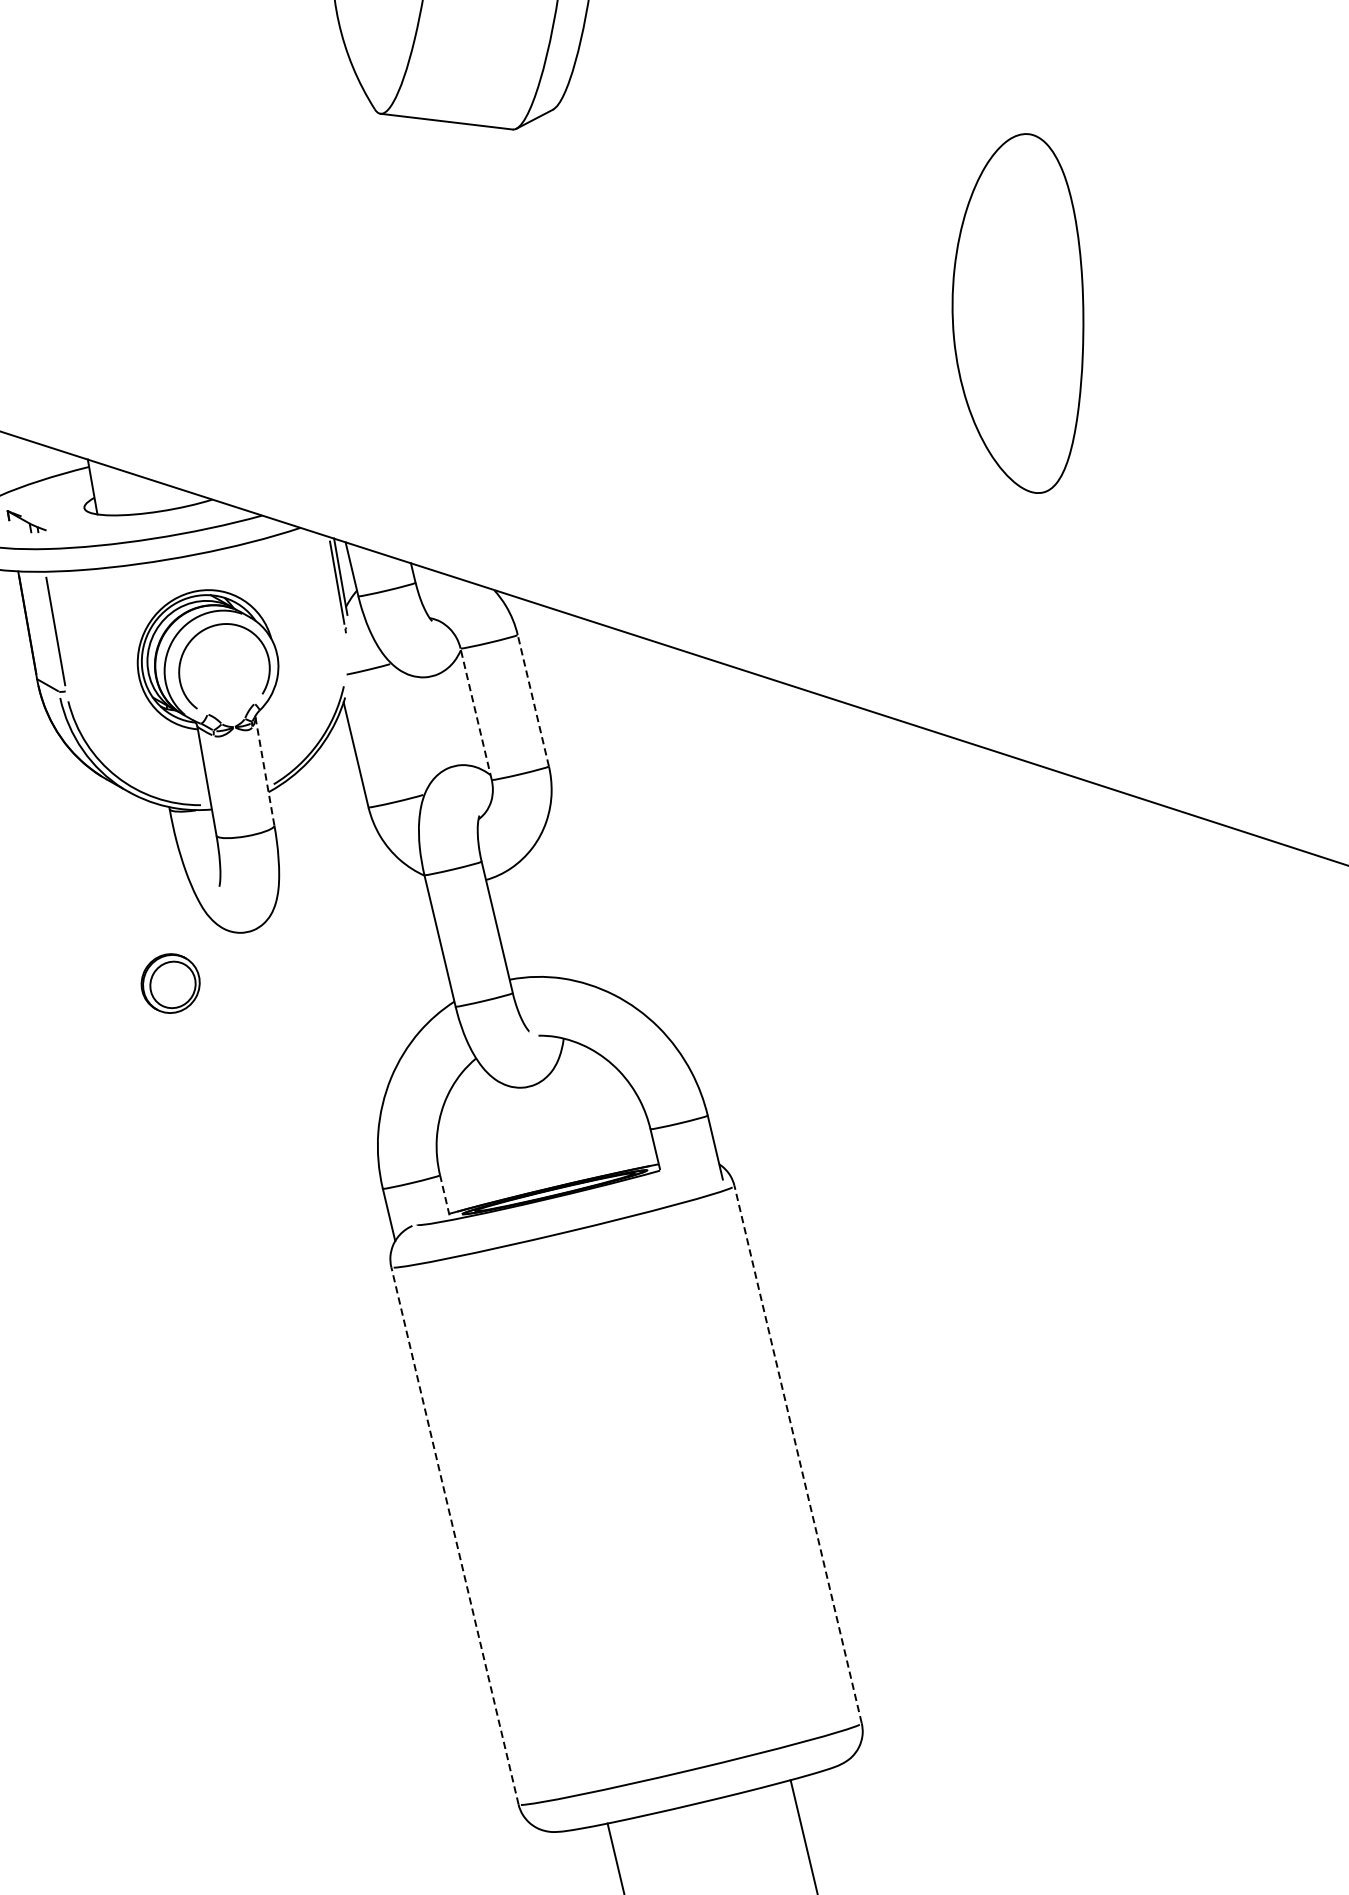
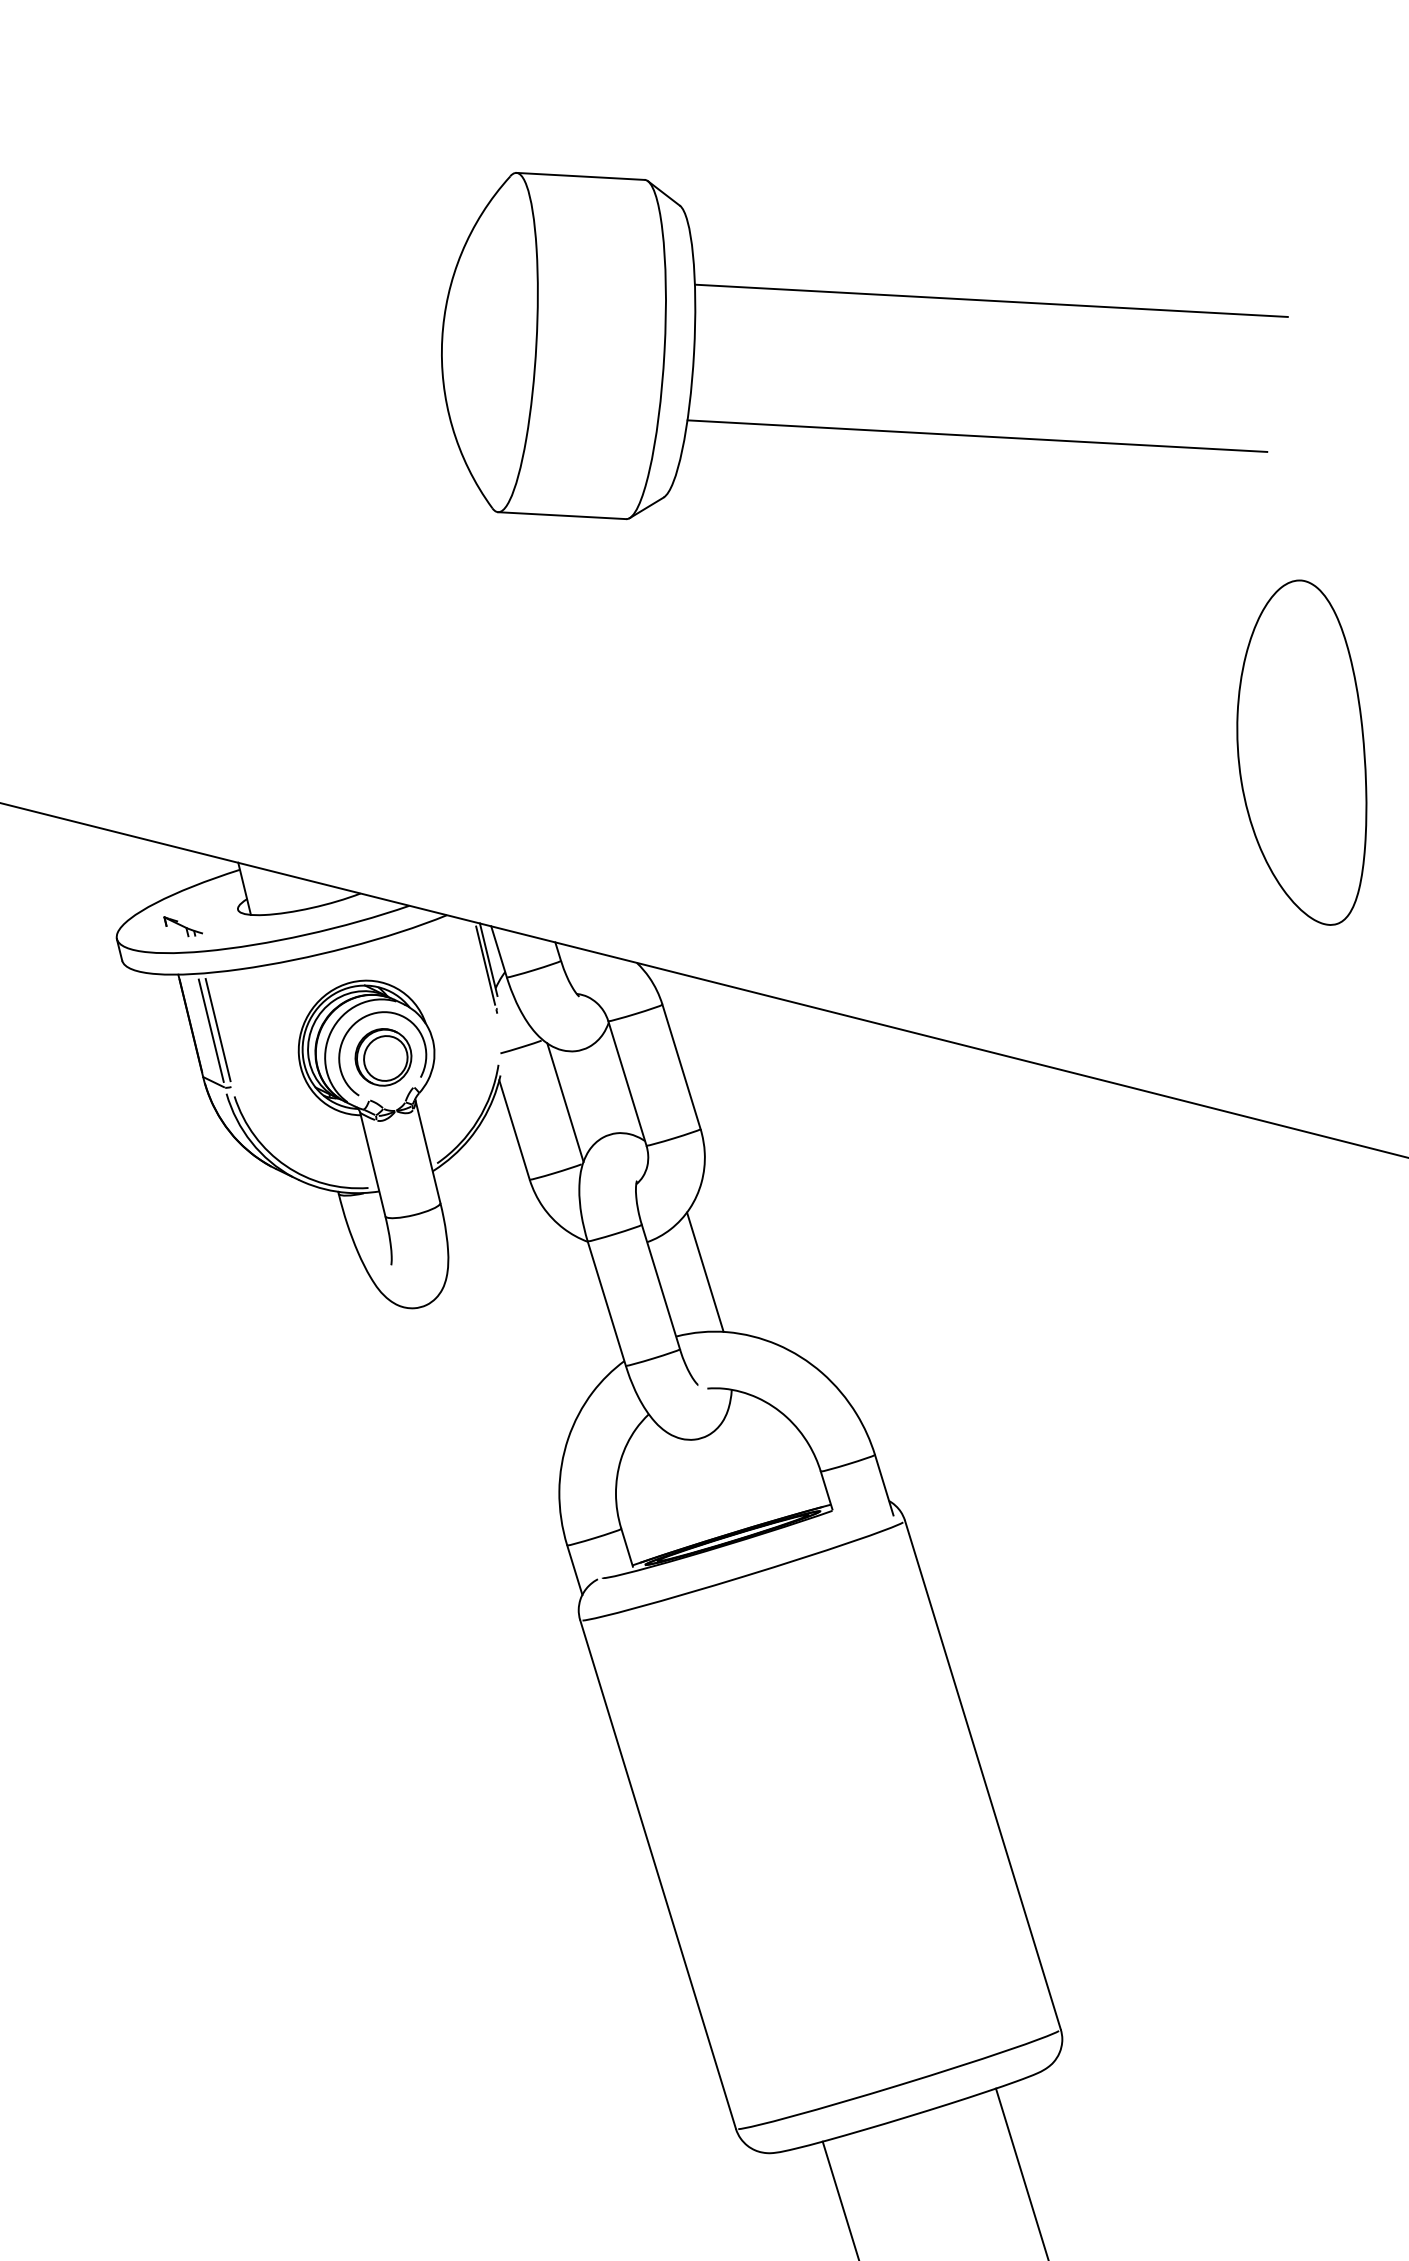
line: (882, 66) -> (977, 435), added
part: (1018, 312) -> (1301, 752), moved
line: (47, 631) -> (210, 1030), added
line: (533, 700) -> (681, 1066), dashed -> solid
line: (476, 714) -> (627, 1083), dashed -> solid
line: (410, 729) -> (565, 1102), added
line: (264, 770) -> (427, 1150), dashed -> solid
line: (544, 914) -> (705, 1271), added
part: (170, 983) -> (383, 1057), moved
line: (445, 1194) -> (627, 1547), dashed -> solid
line: (797, 1454) -> (982, 1775), dashed -> solid
line: (455, 1535) -> (658, 1874), dashed -> solid

